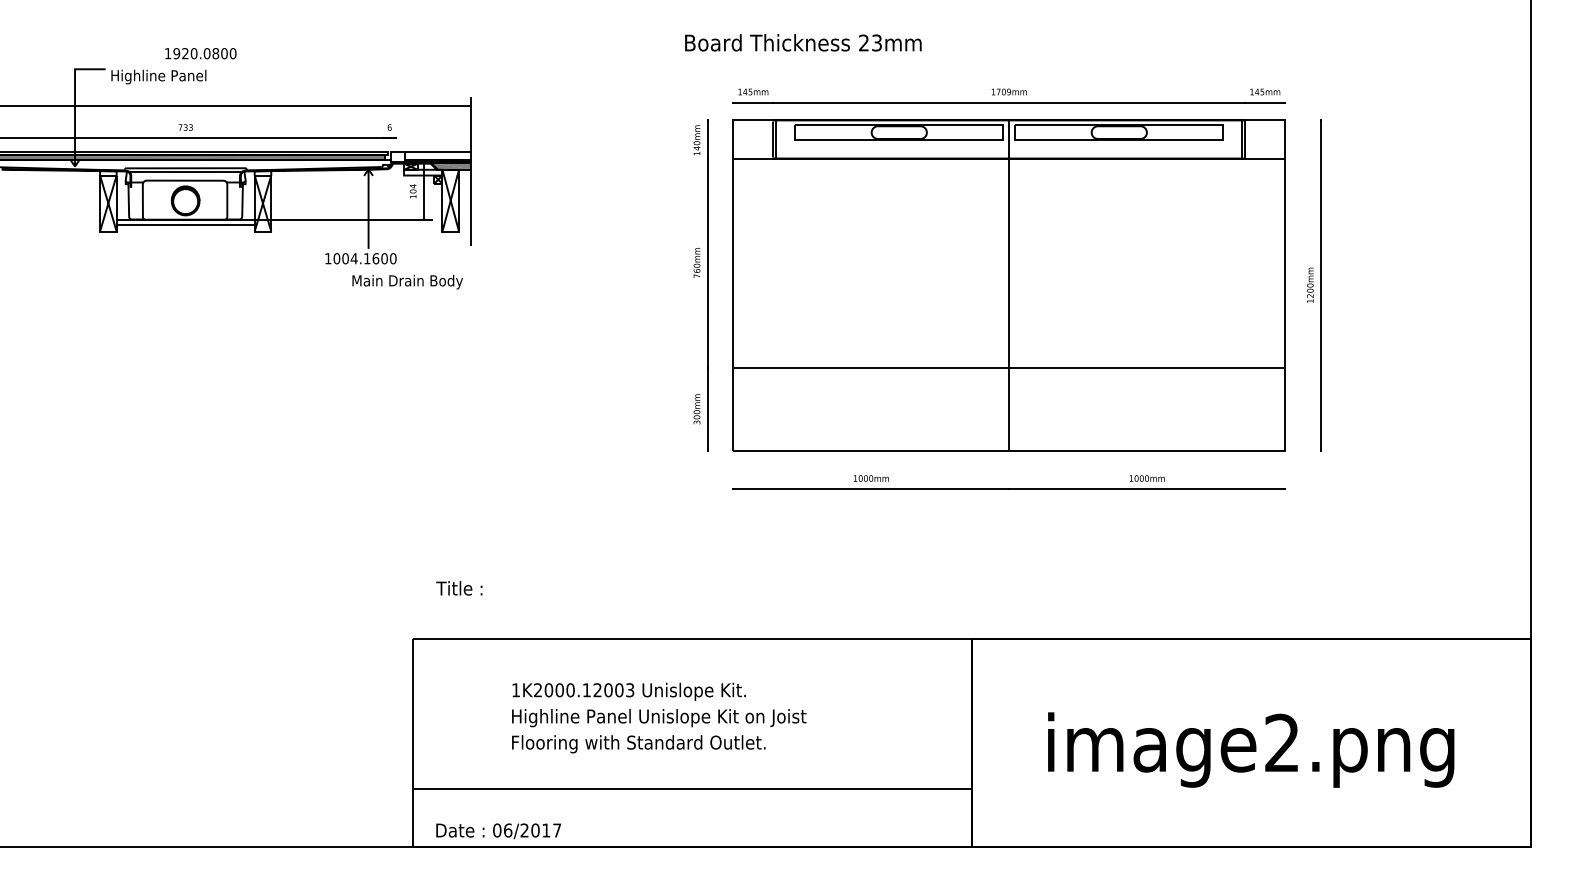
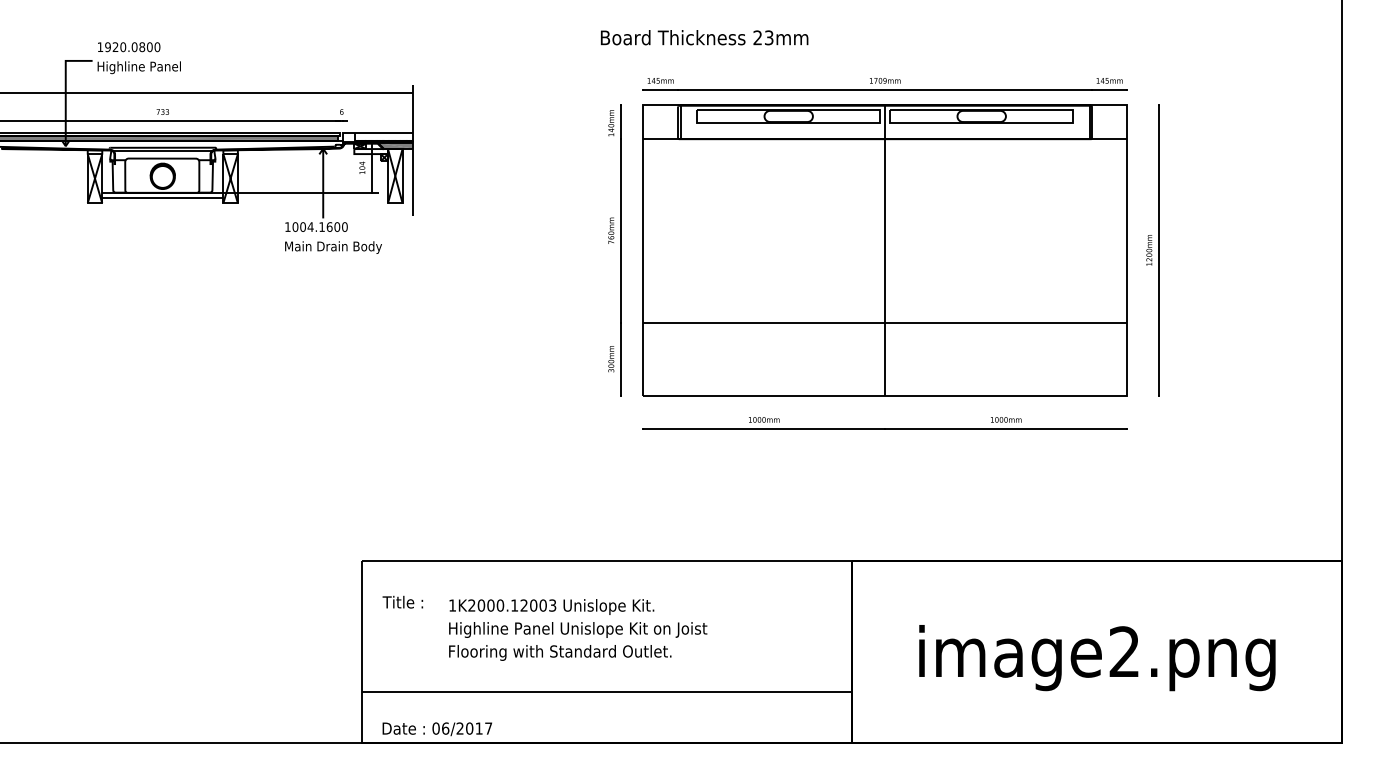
text: (201, 53) -> (129, 47), moved
text: (407, 282) -> (333, 247), moved
text: (458, 587) -> (402, 601), moved

